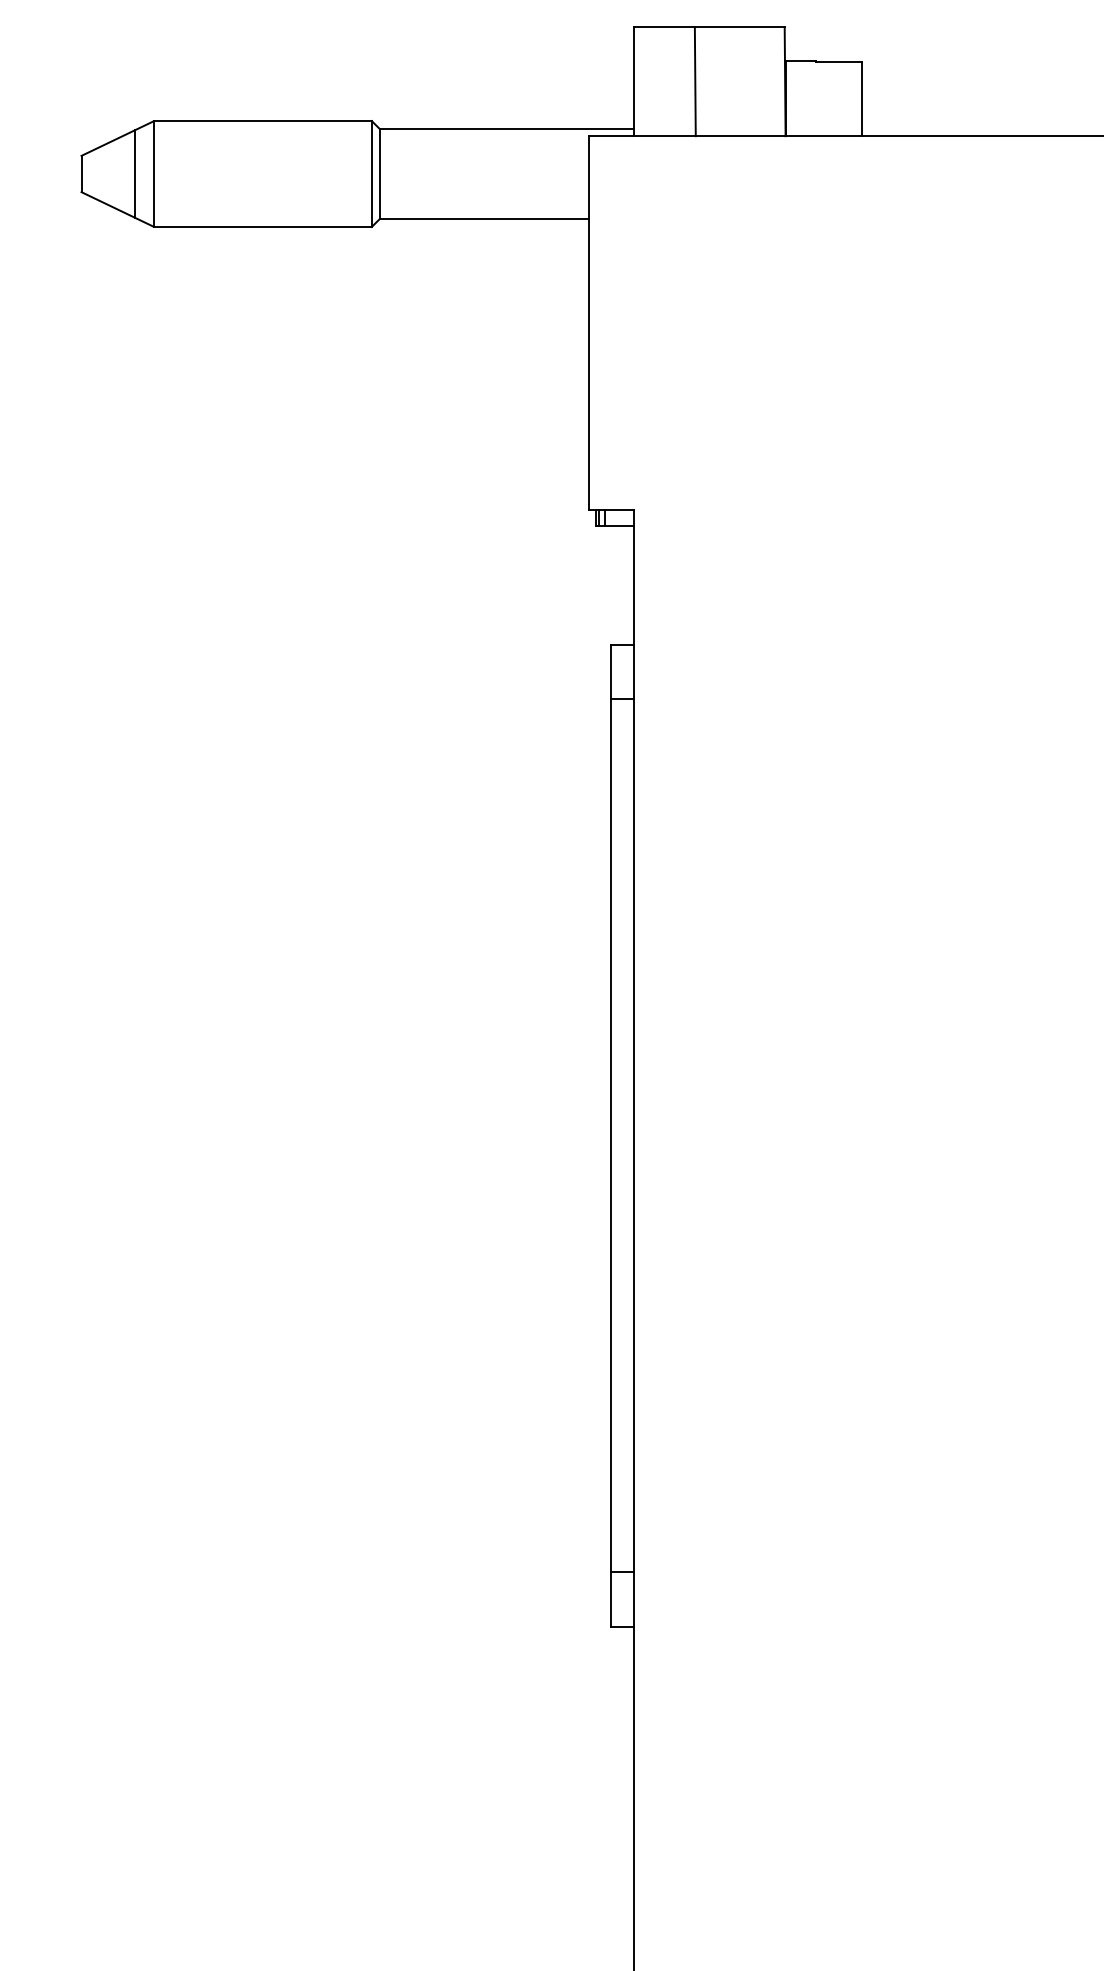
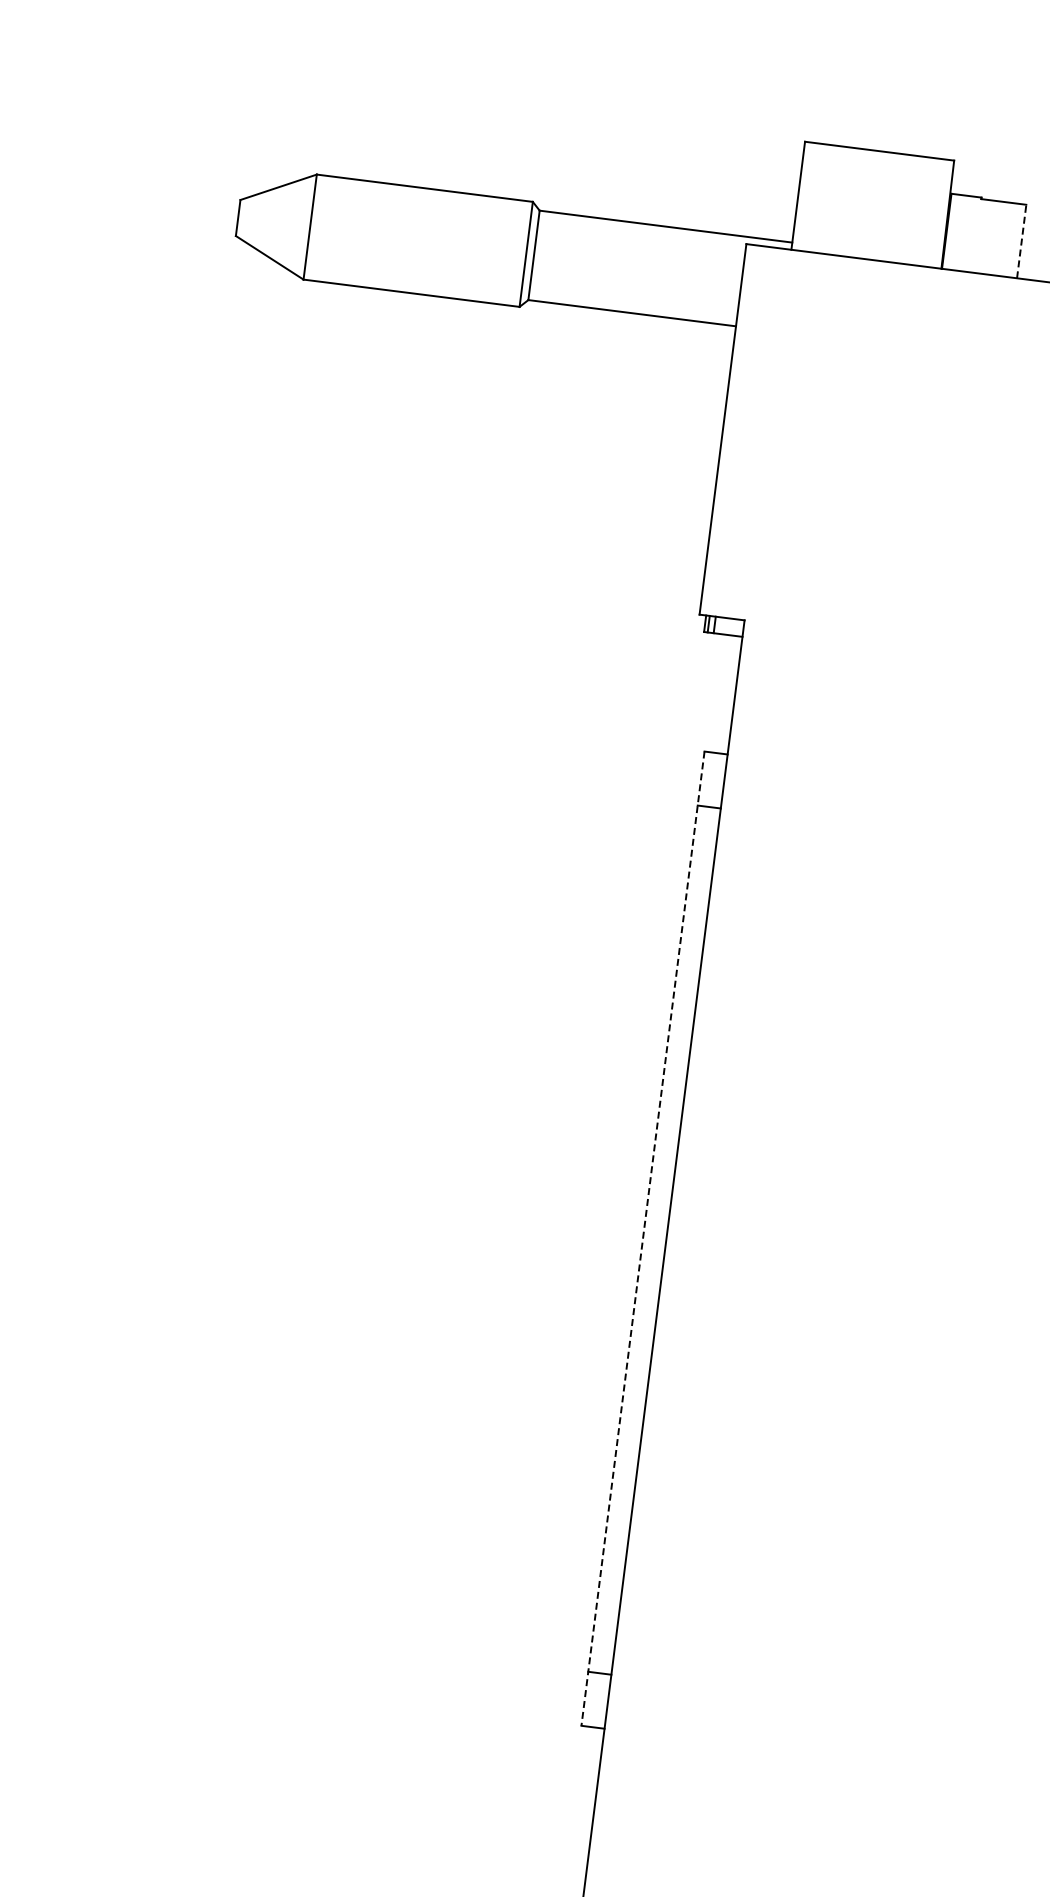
line: (694, 81) -> (857, 203), removed
line: (861, 98) -> (1021, 240), solid -> dashed
line: (135, 173) -> (291, 224), removed
line: (611, 1136) -> (643, 1239), solid -> dashed

